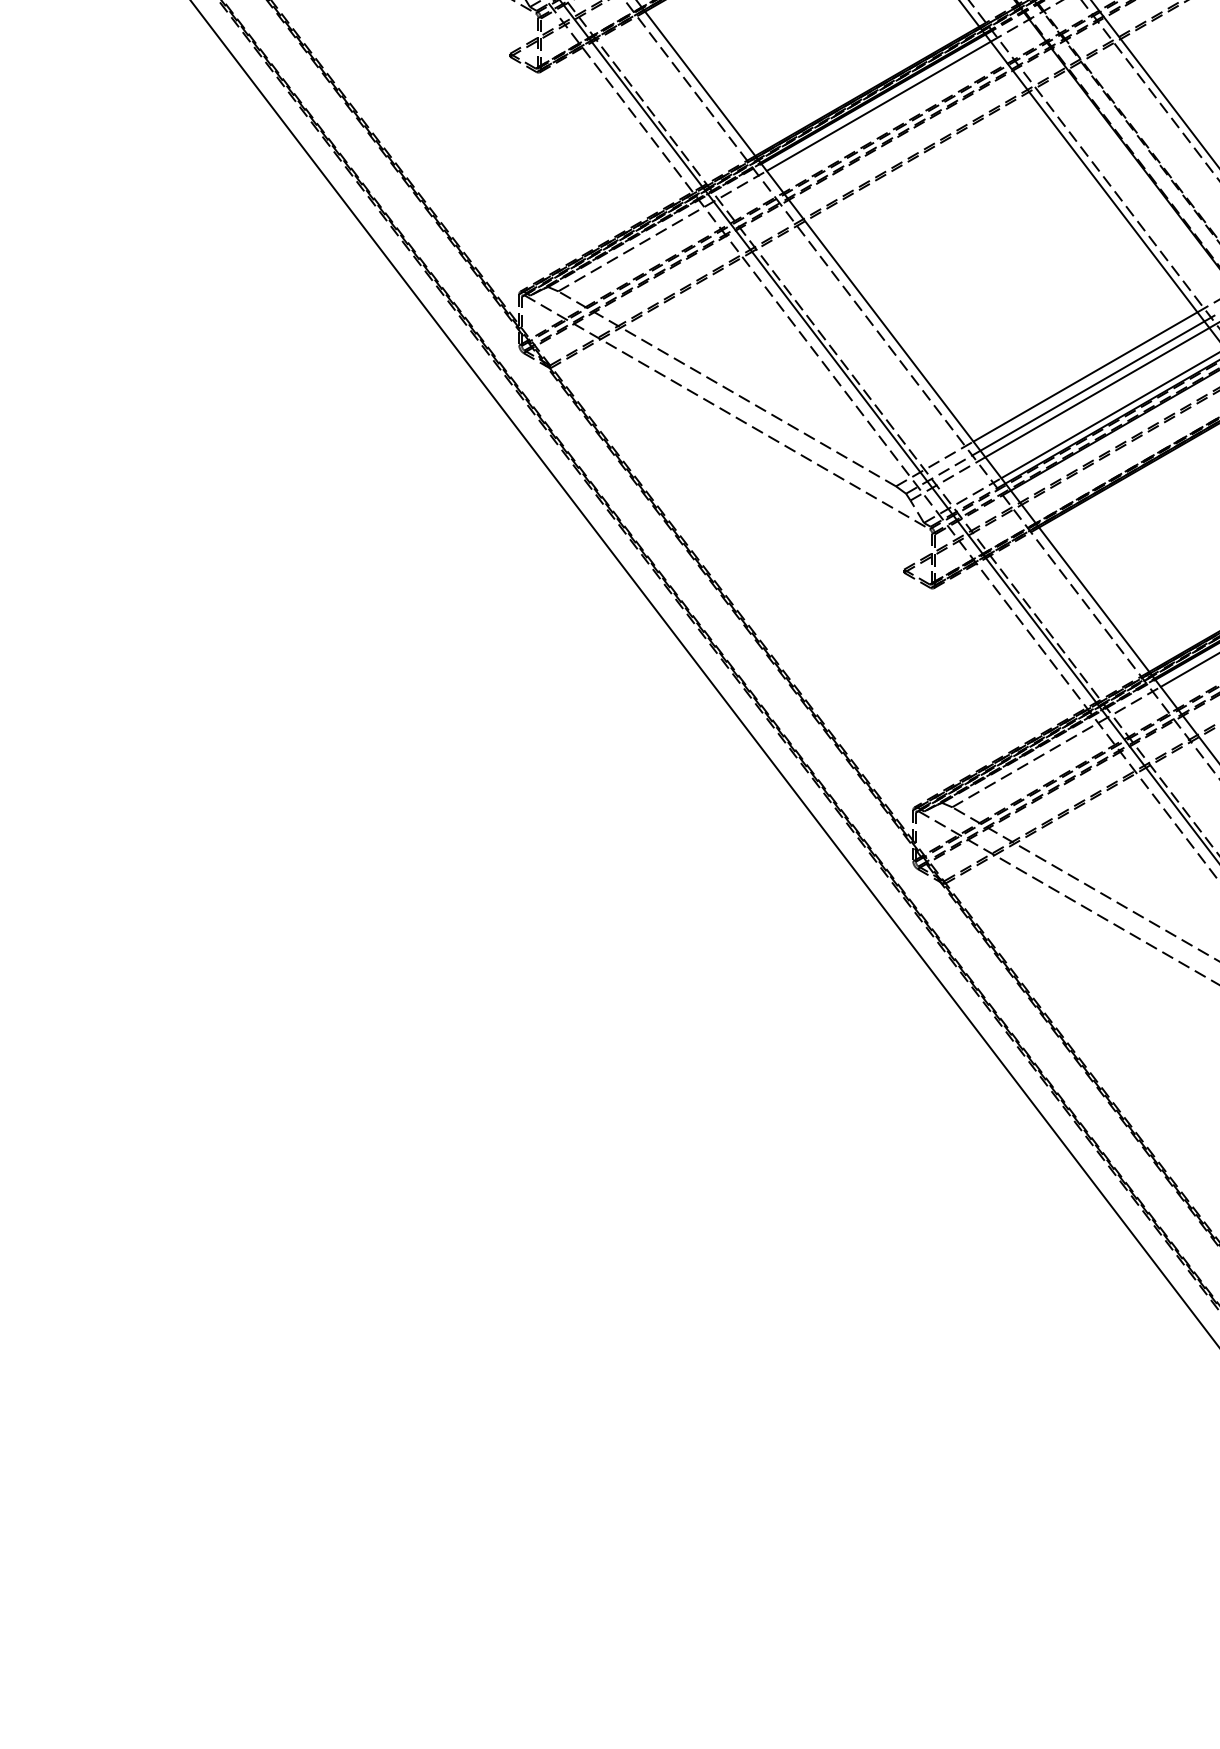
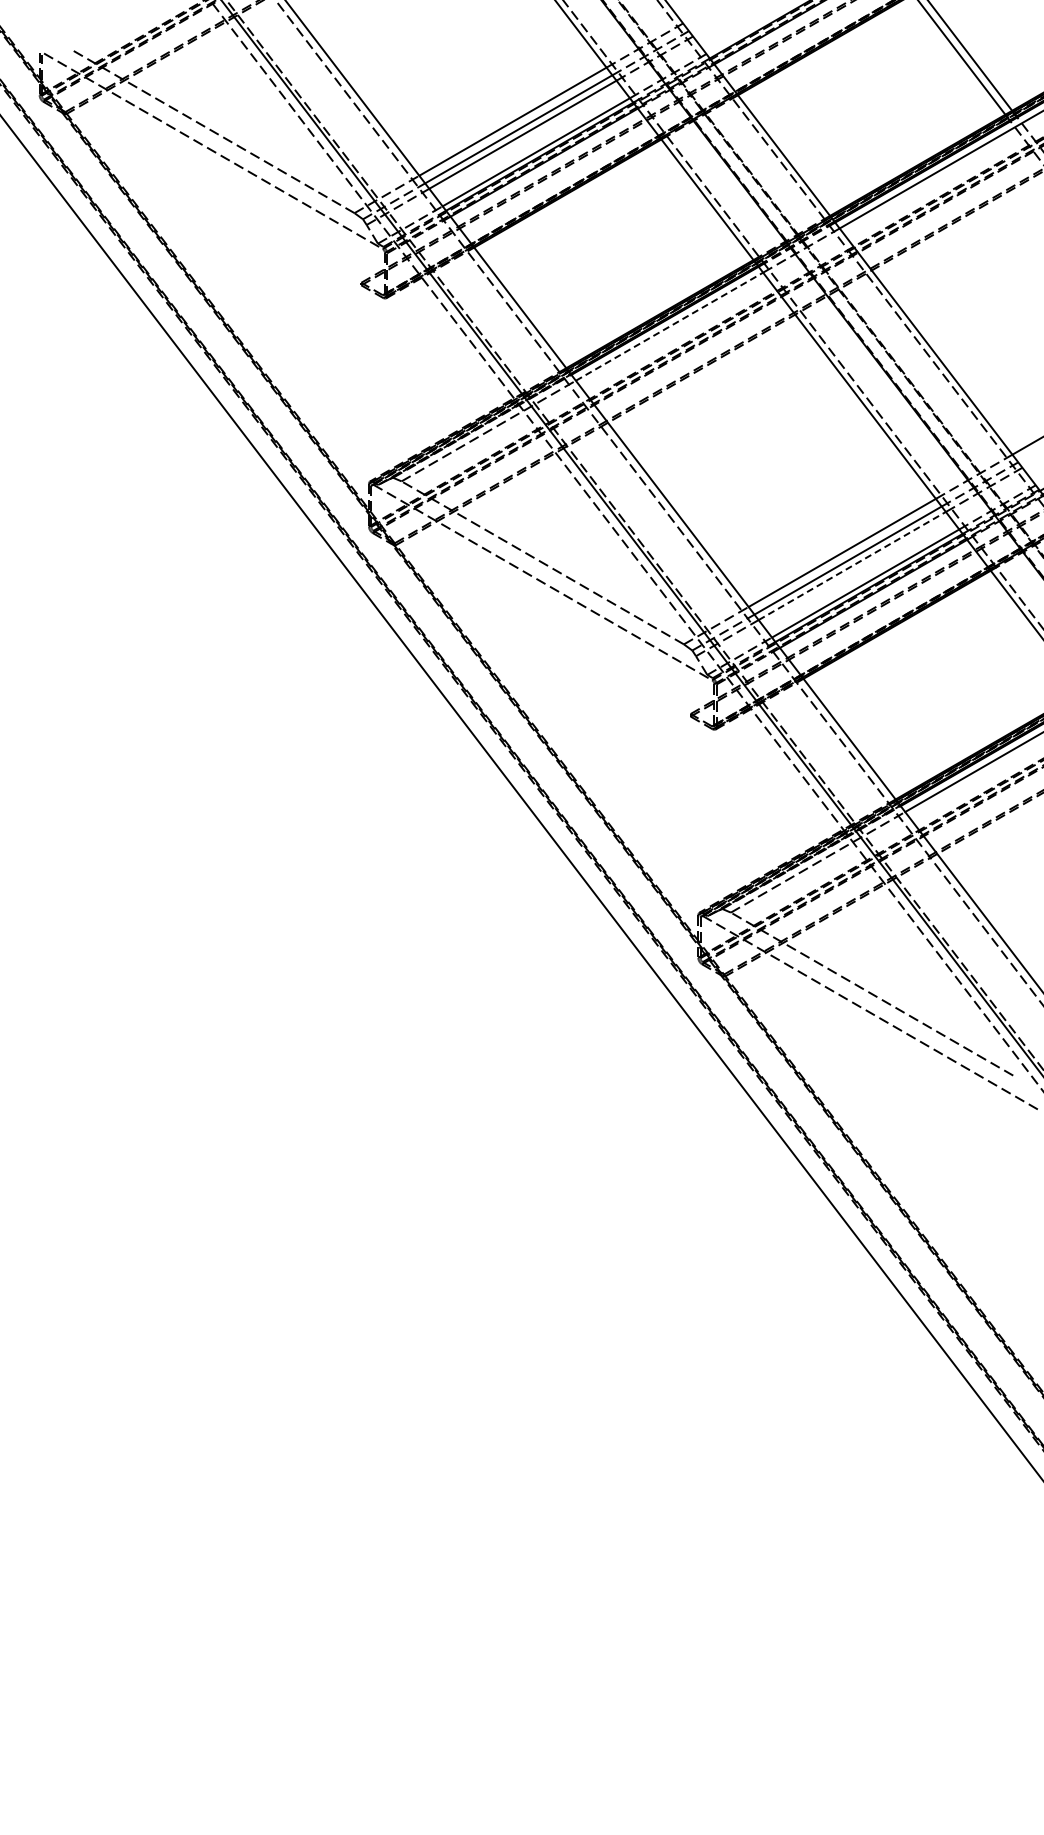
line: (878, 106) -> (669, 326), solid -> dashed
line: (1097, 391) -> (852, 565), solid -> dashed

